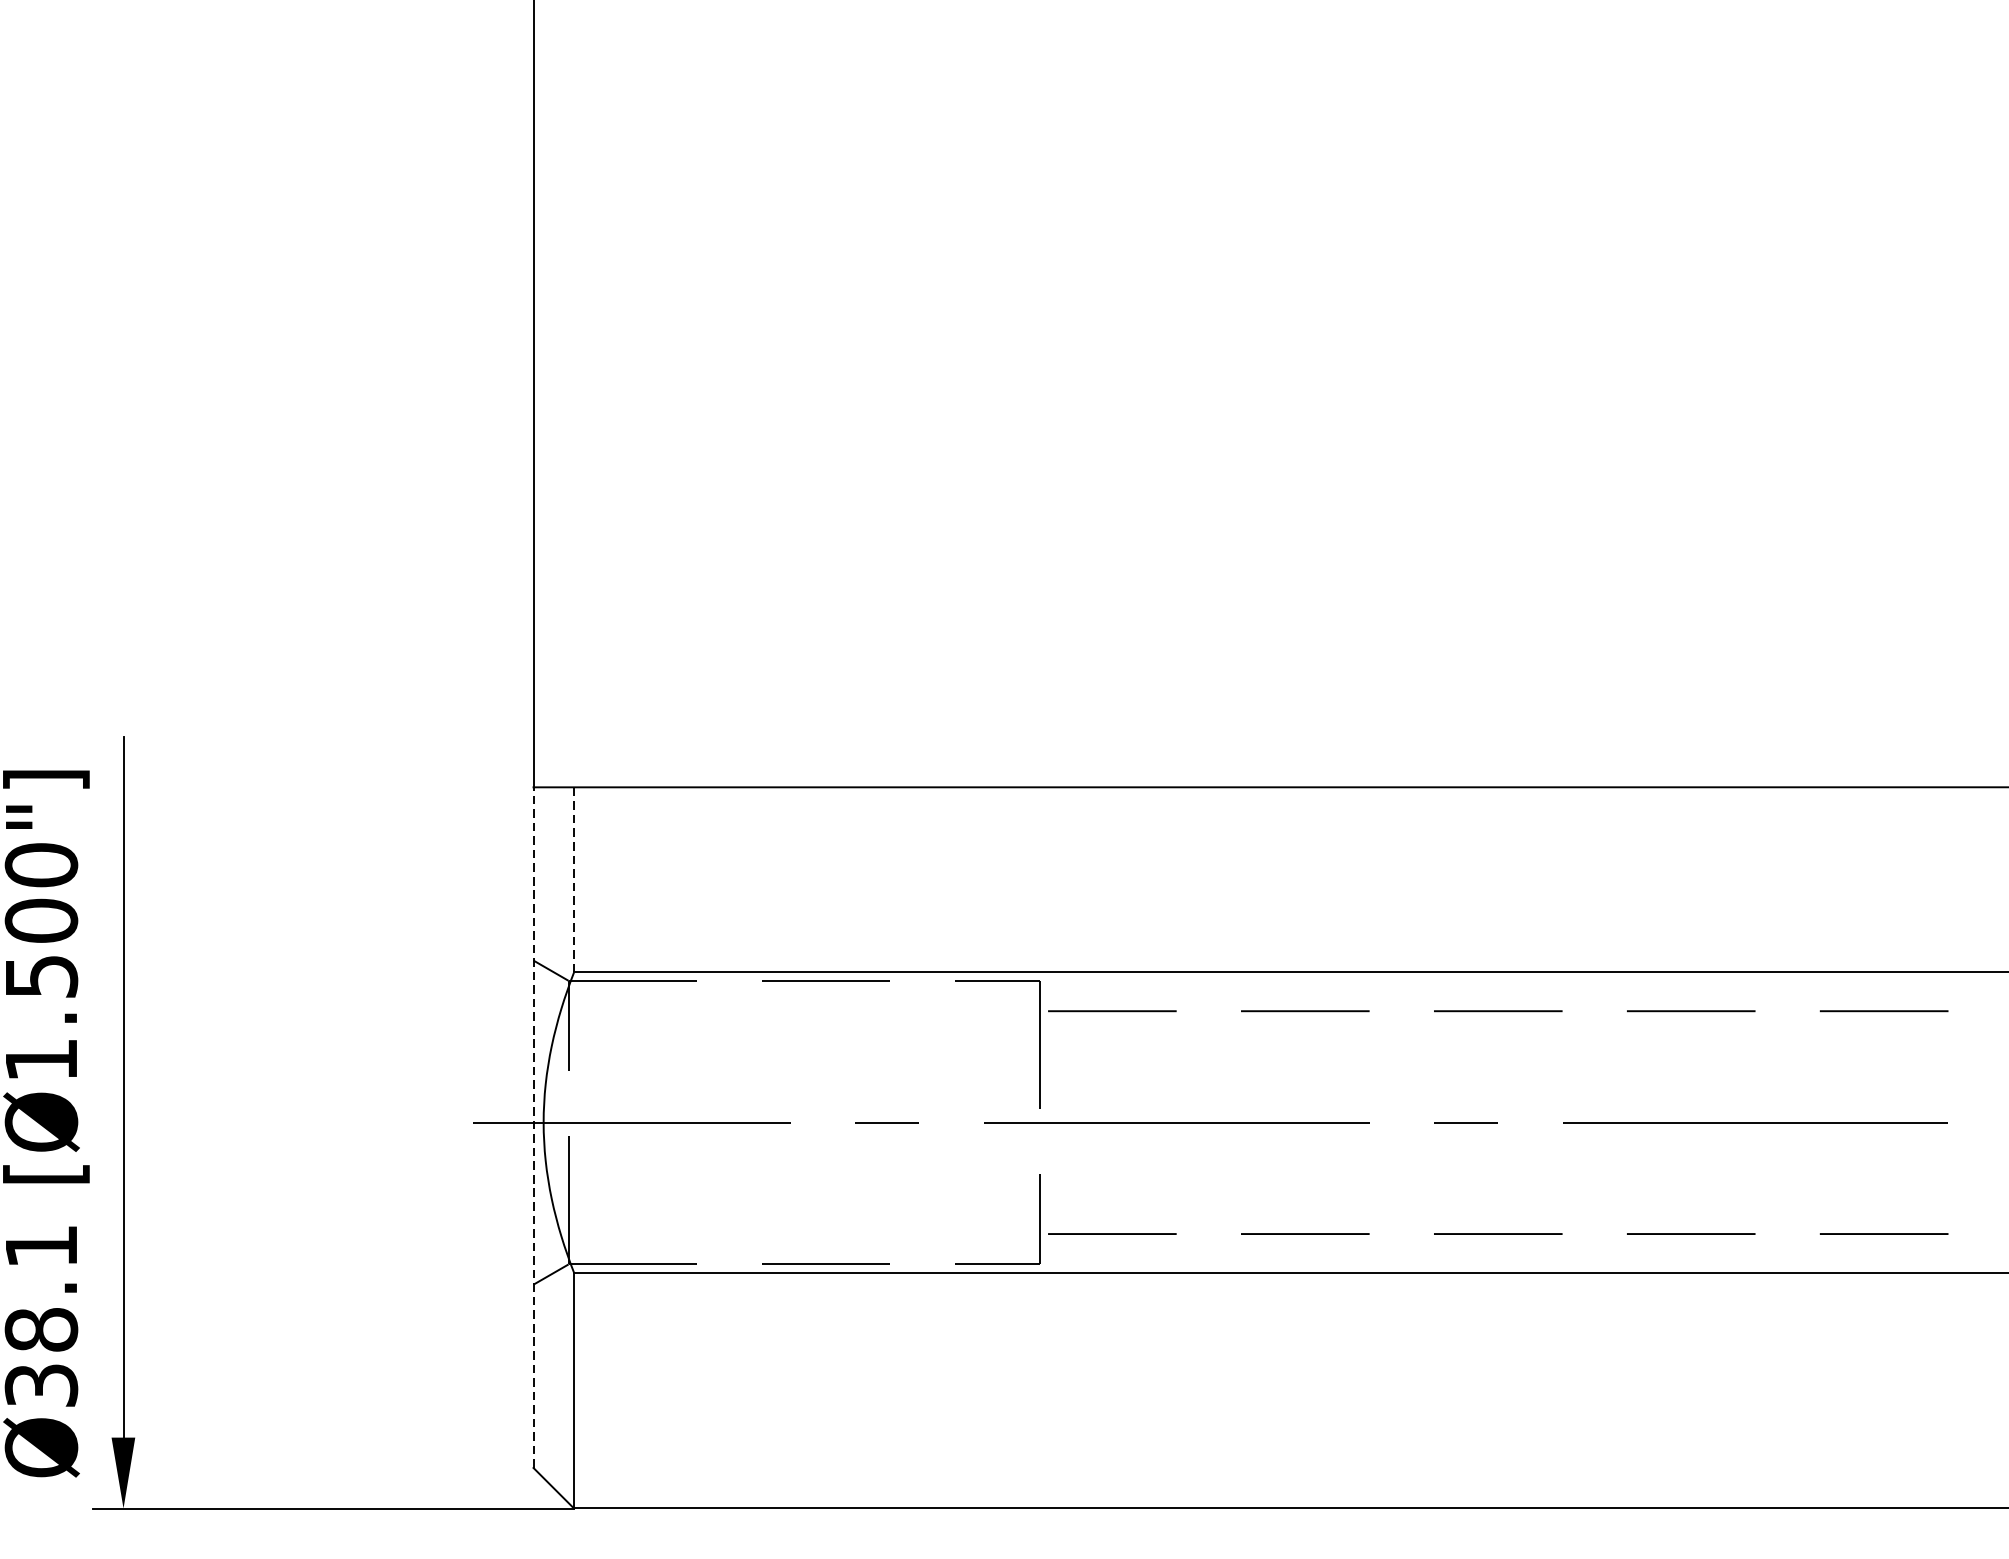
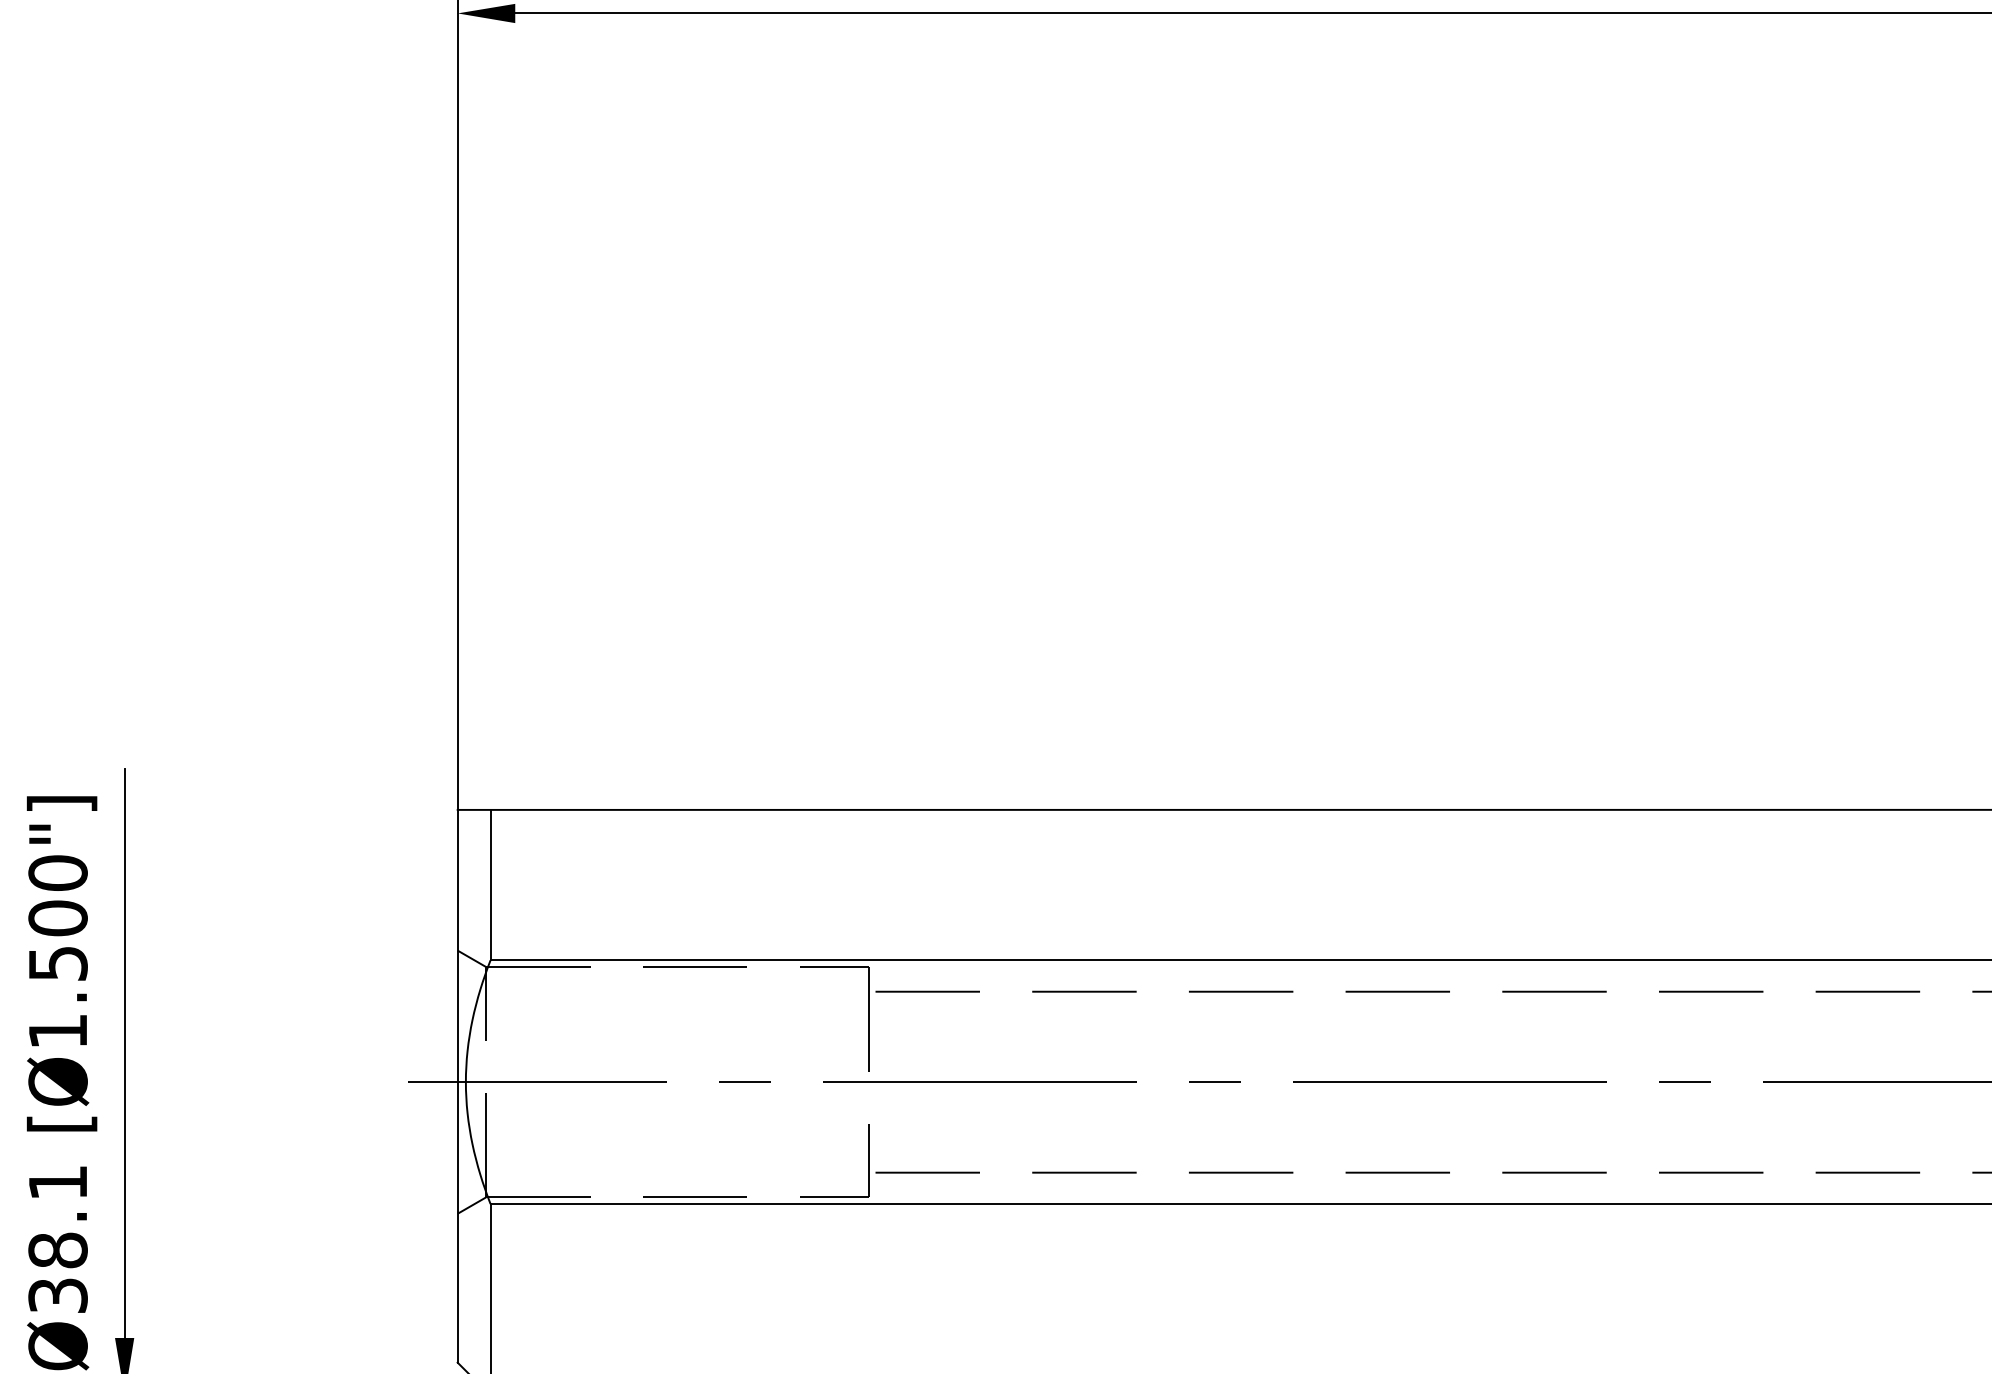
line: (573, 879) -> (490, 884), dashed -> solid
line: (533, 1126) -> (457, 1085), dashed -> solid

